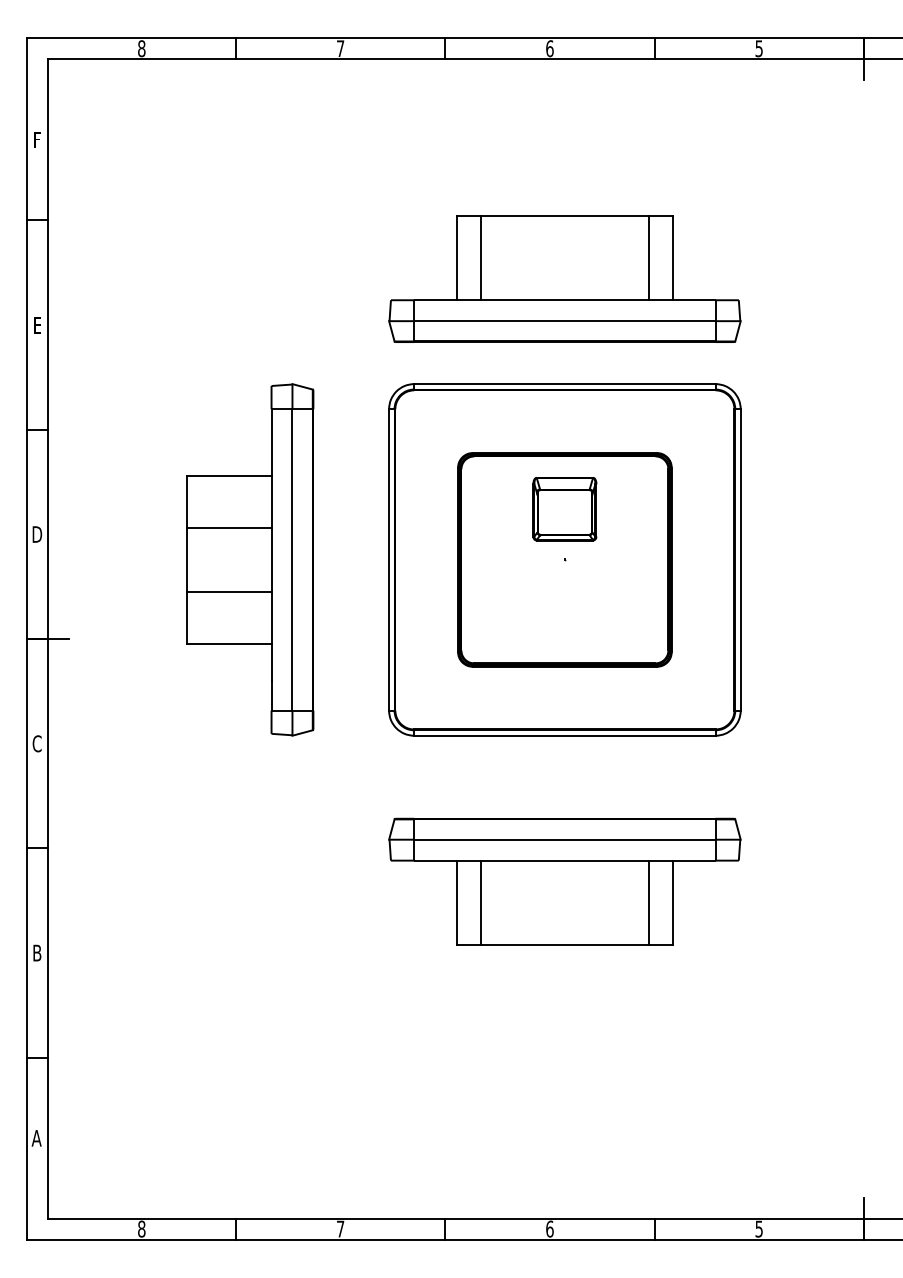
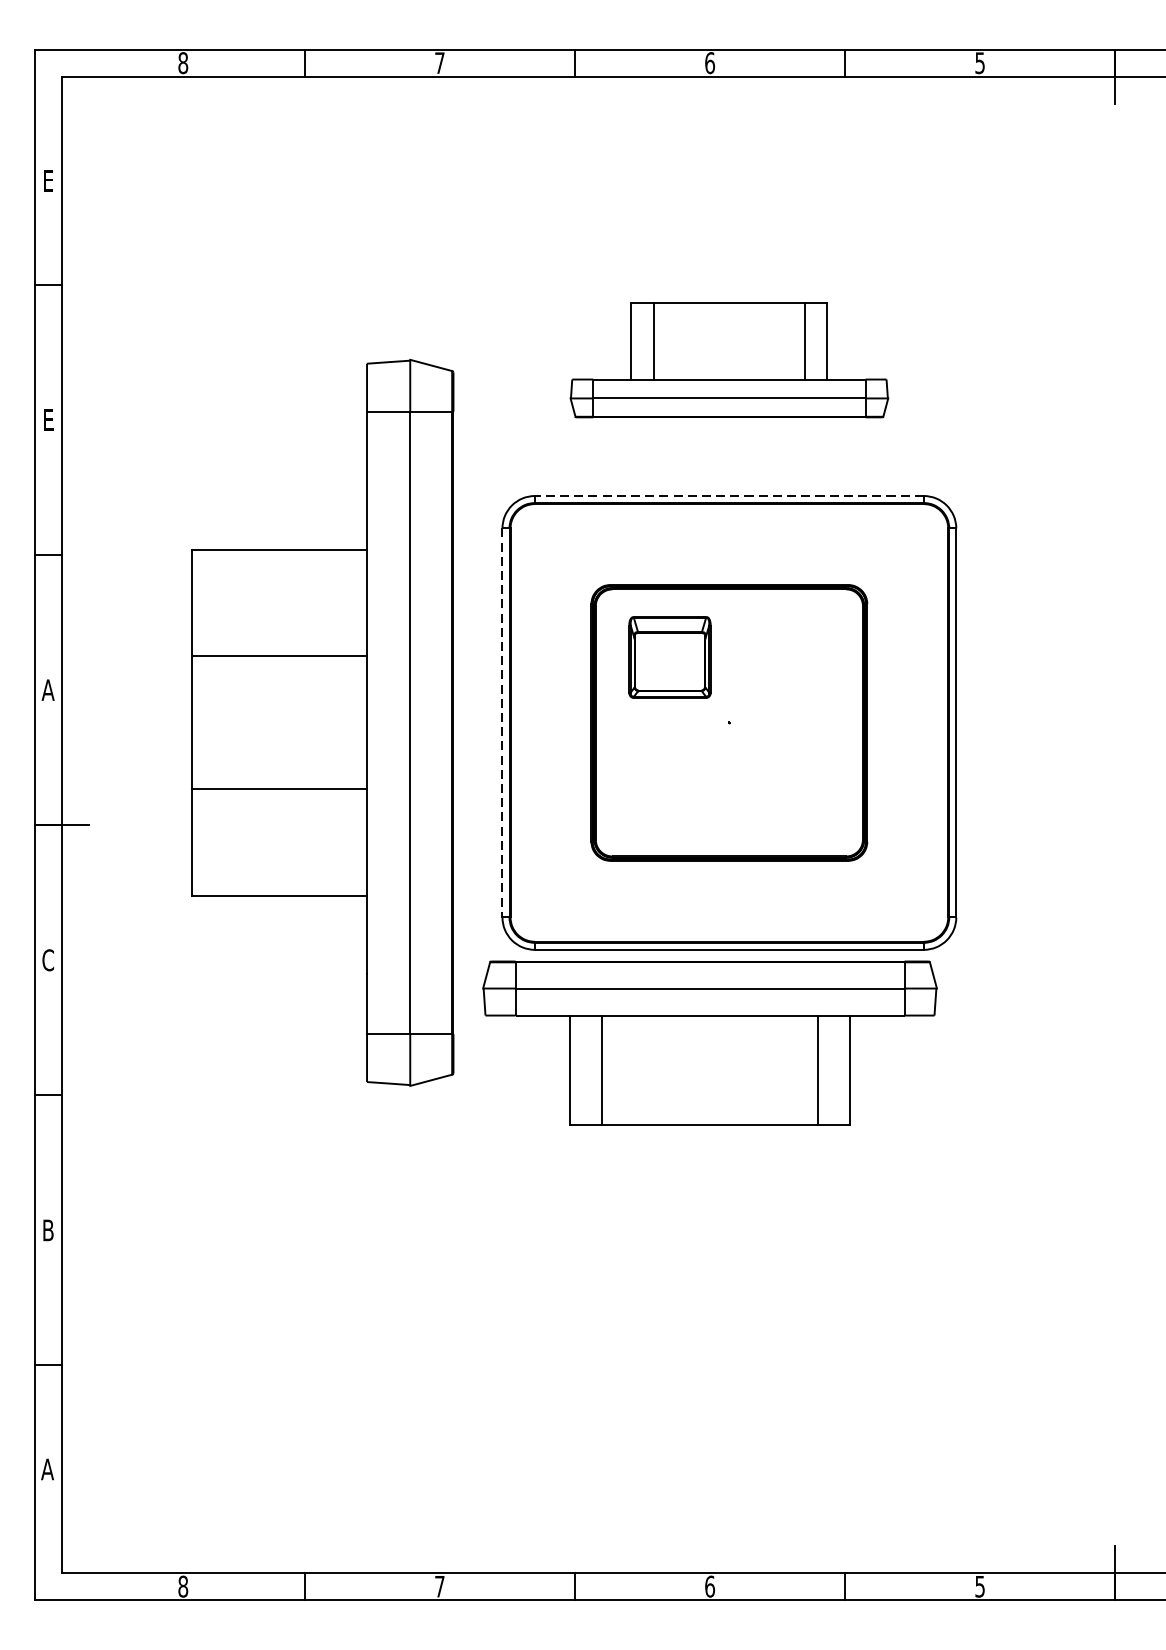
text: (37, 140) -> (48, 181), F -> E
part: (564, 278) -> (728, 359), size x0.7
line: (564, 384) -> (728, 496), solid -> dashed
part: (564, 509) -> (669, 657), moved
text: (37, 534) -> (48, 690), D -> A
part: (250, 559) -> (323, 722), size x1.6
line: (389, 559) -> (502, 722), solid -> dashed
part: (564, 881) -> (709, 1042), moved

